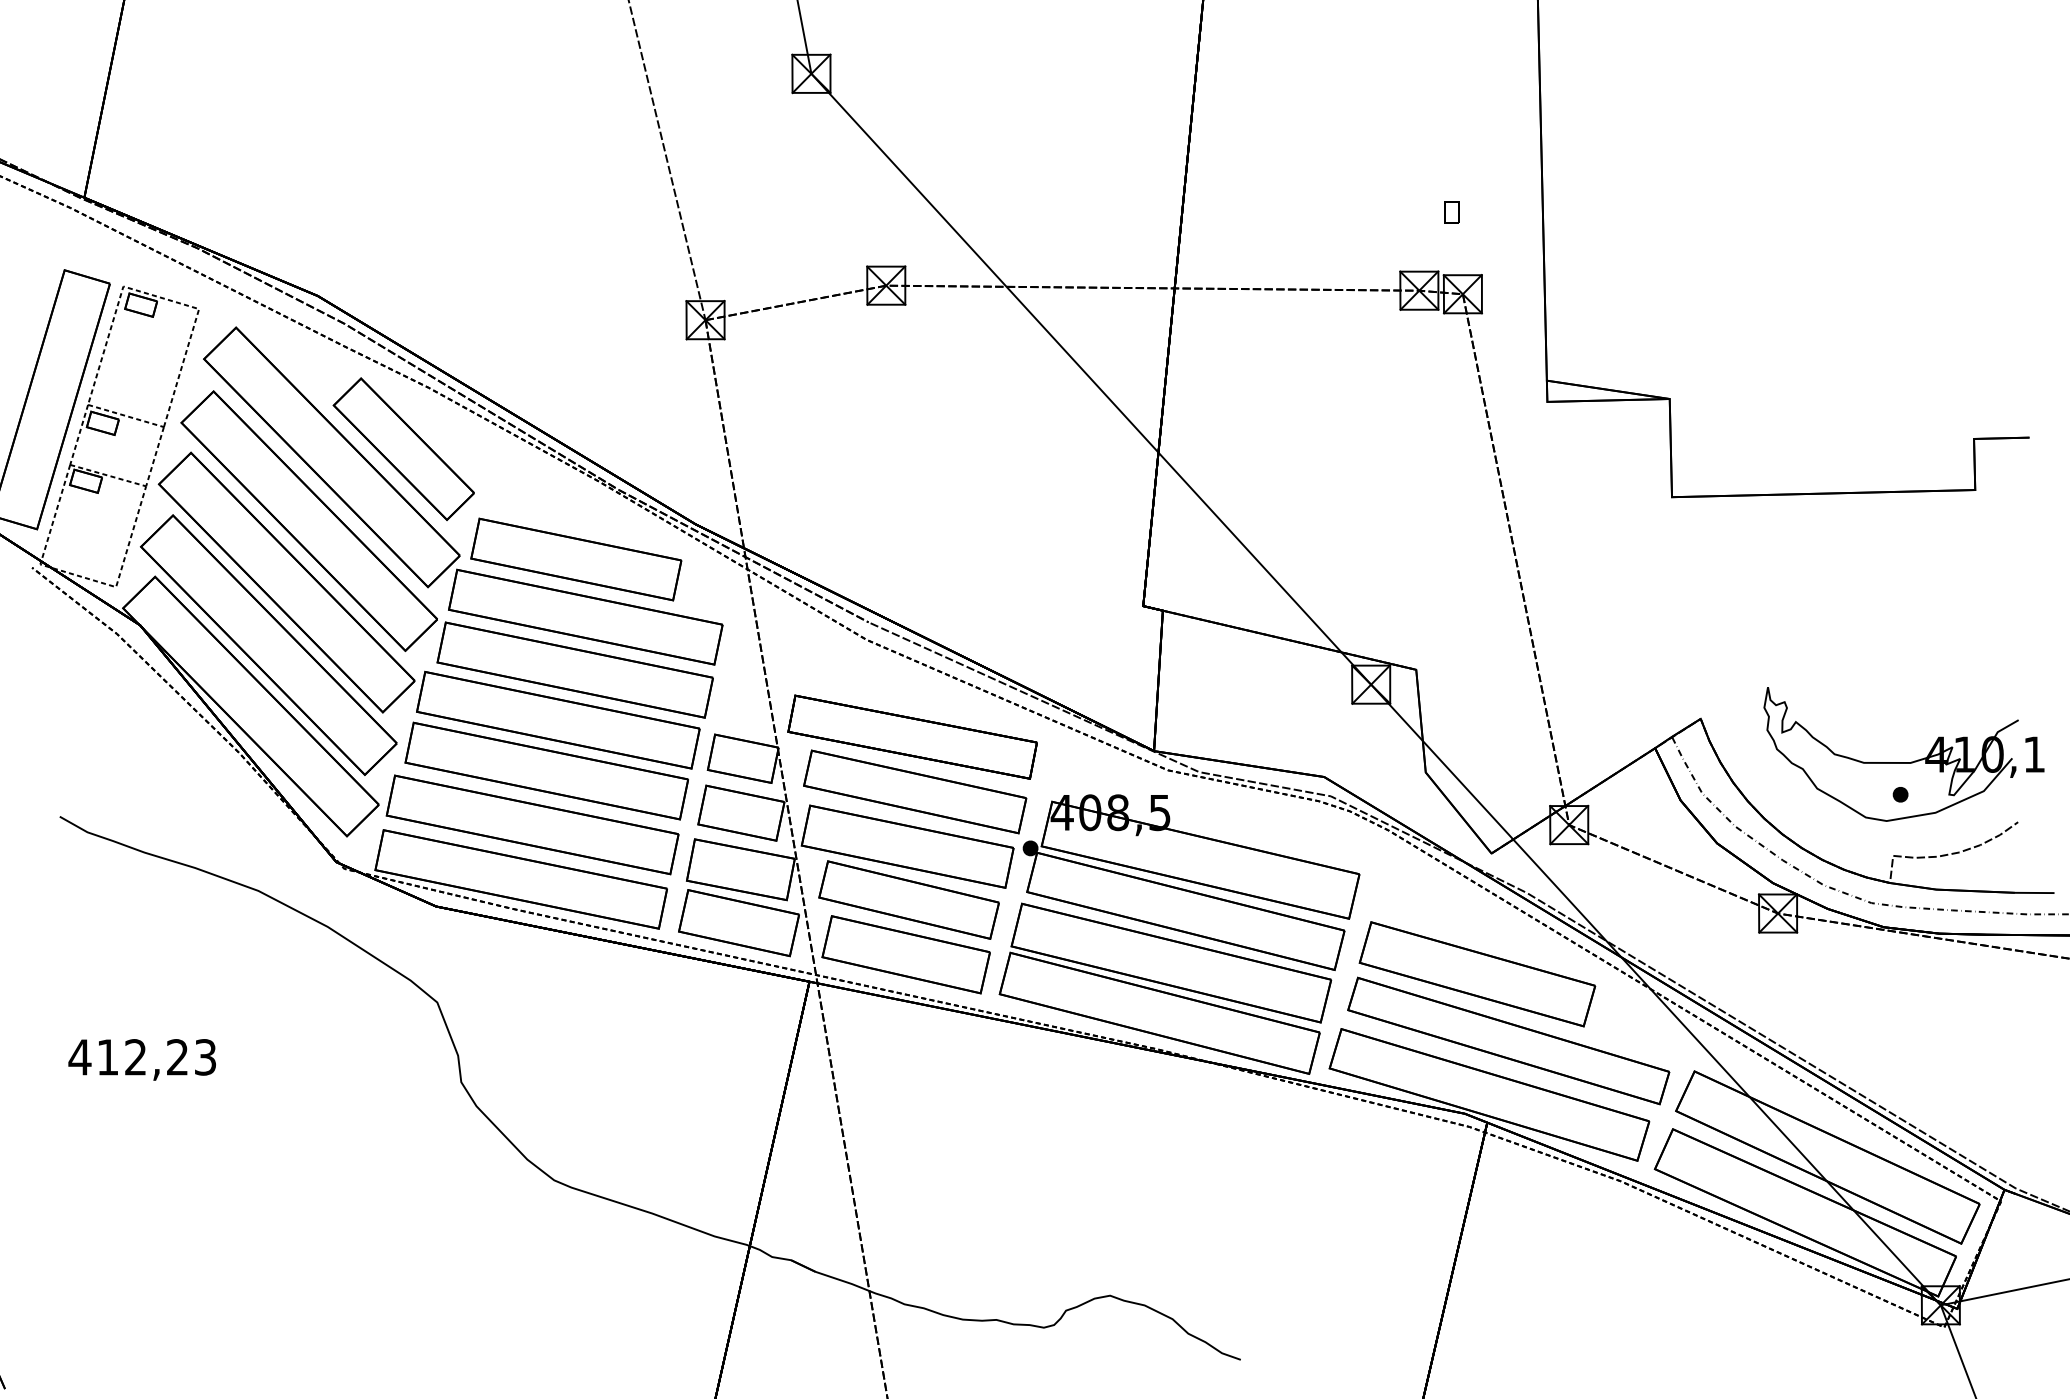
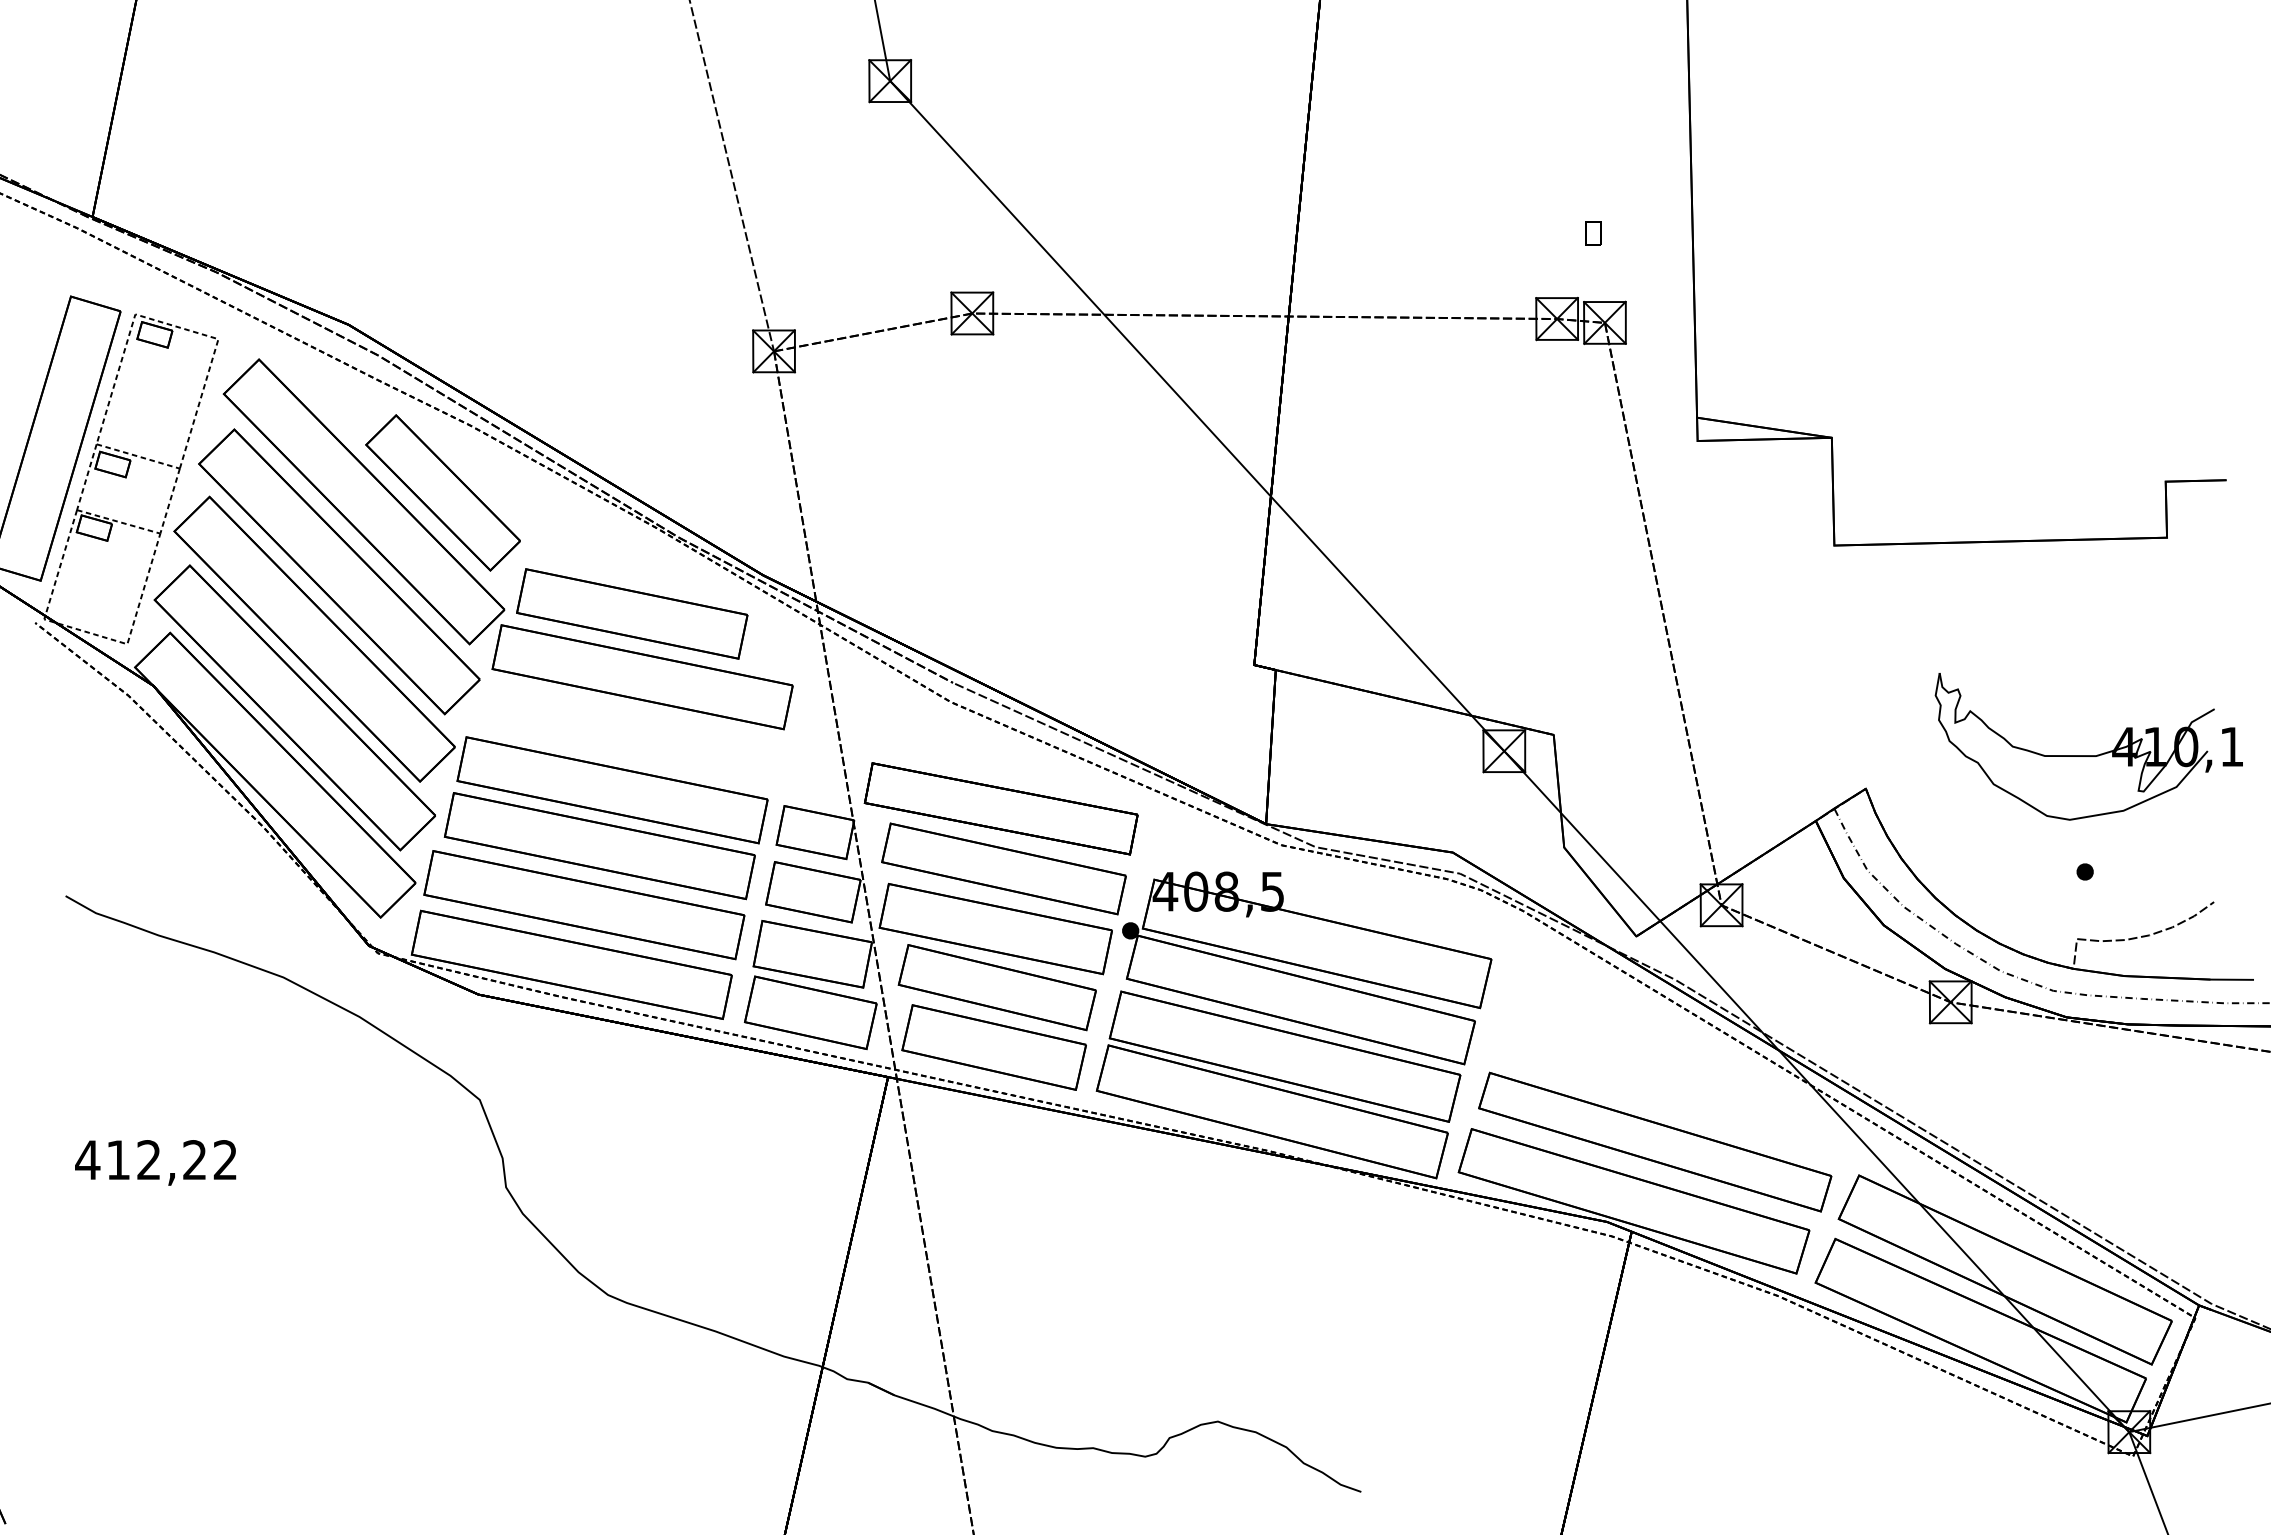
part: (575, 670) -> (631, 735), removed
part: (1903, 762) -> (2088, 755), moved
part: (1477, 973) -> (1620, 1068), removed
text: (204, 1057) -> (224, 1160), 412,23 -> 412,22

